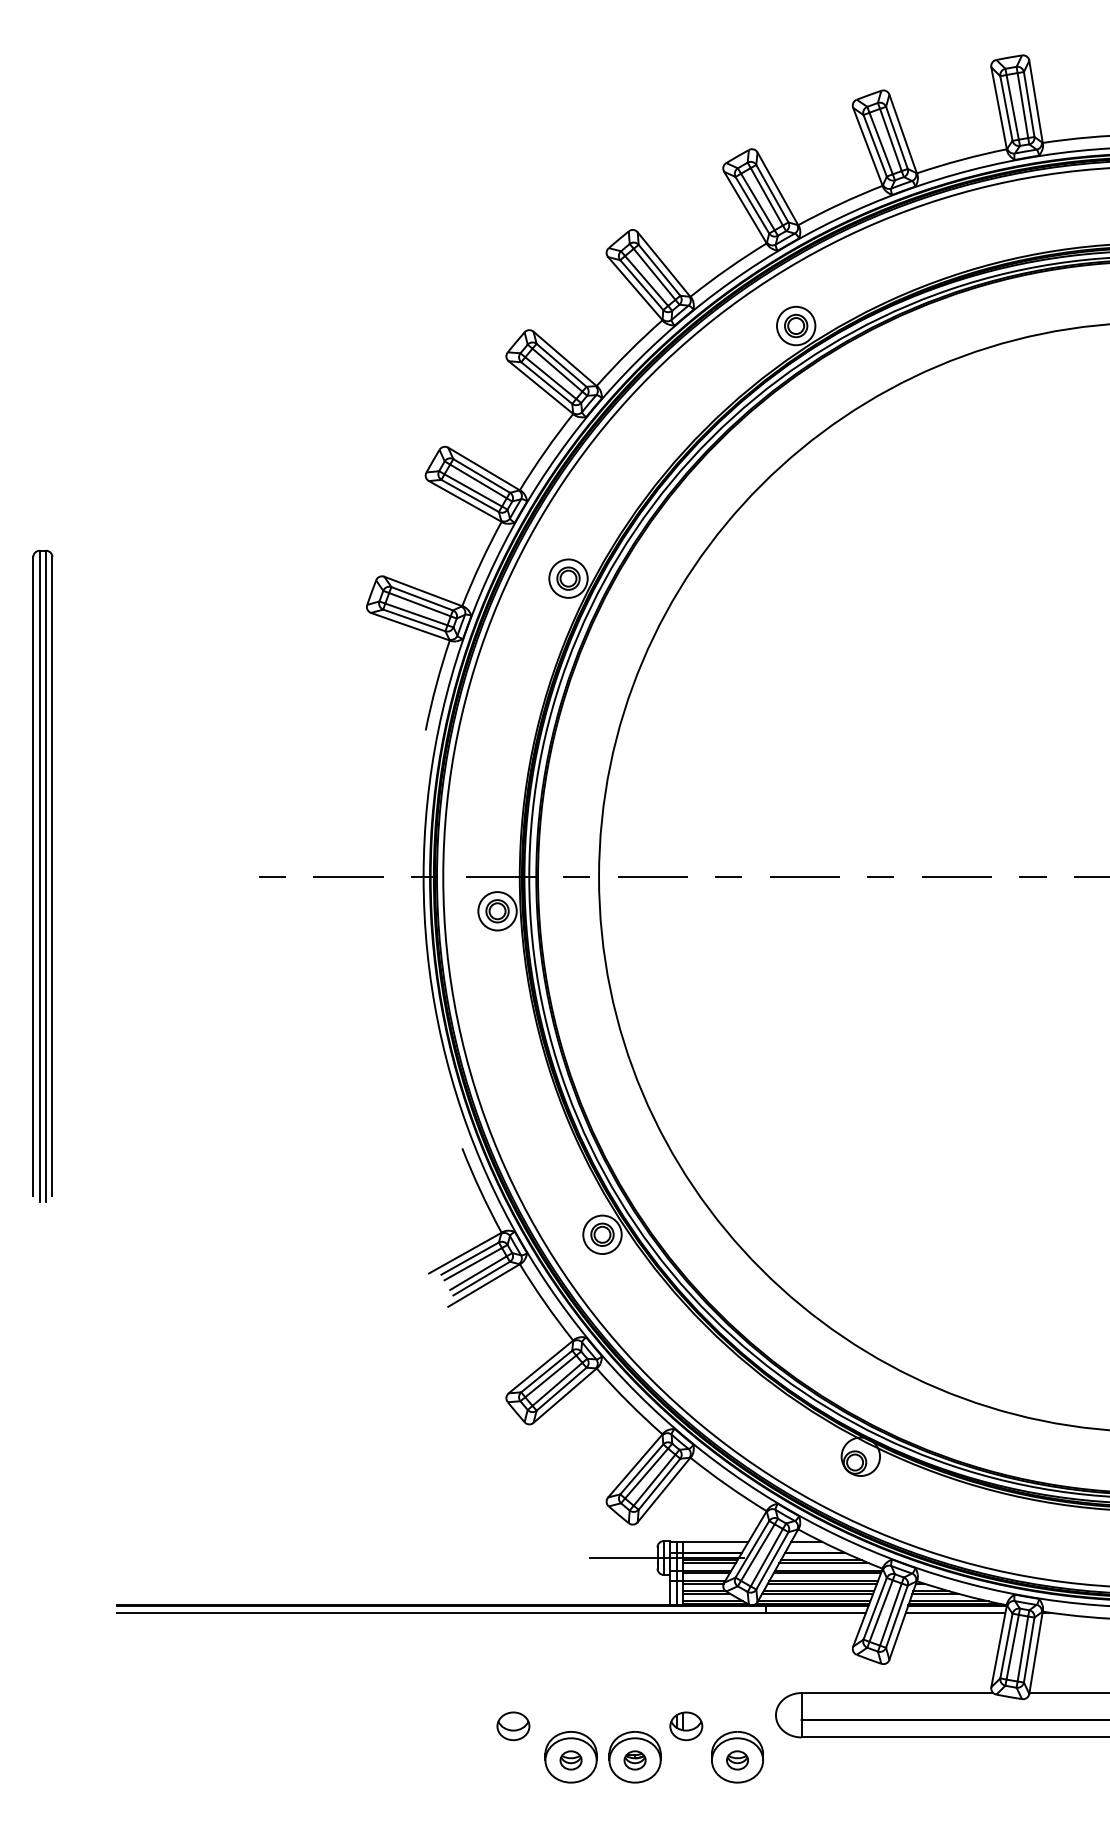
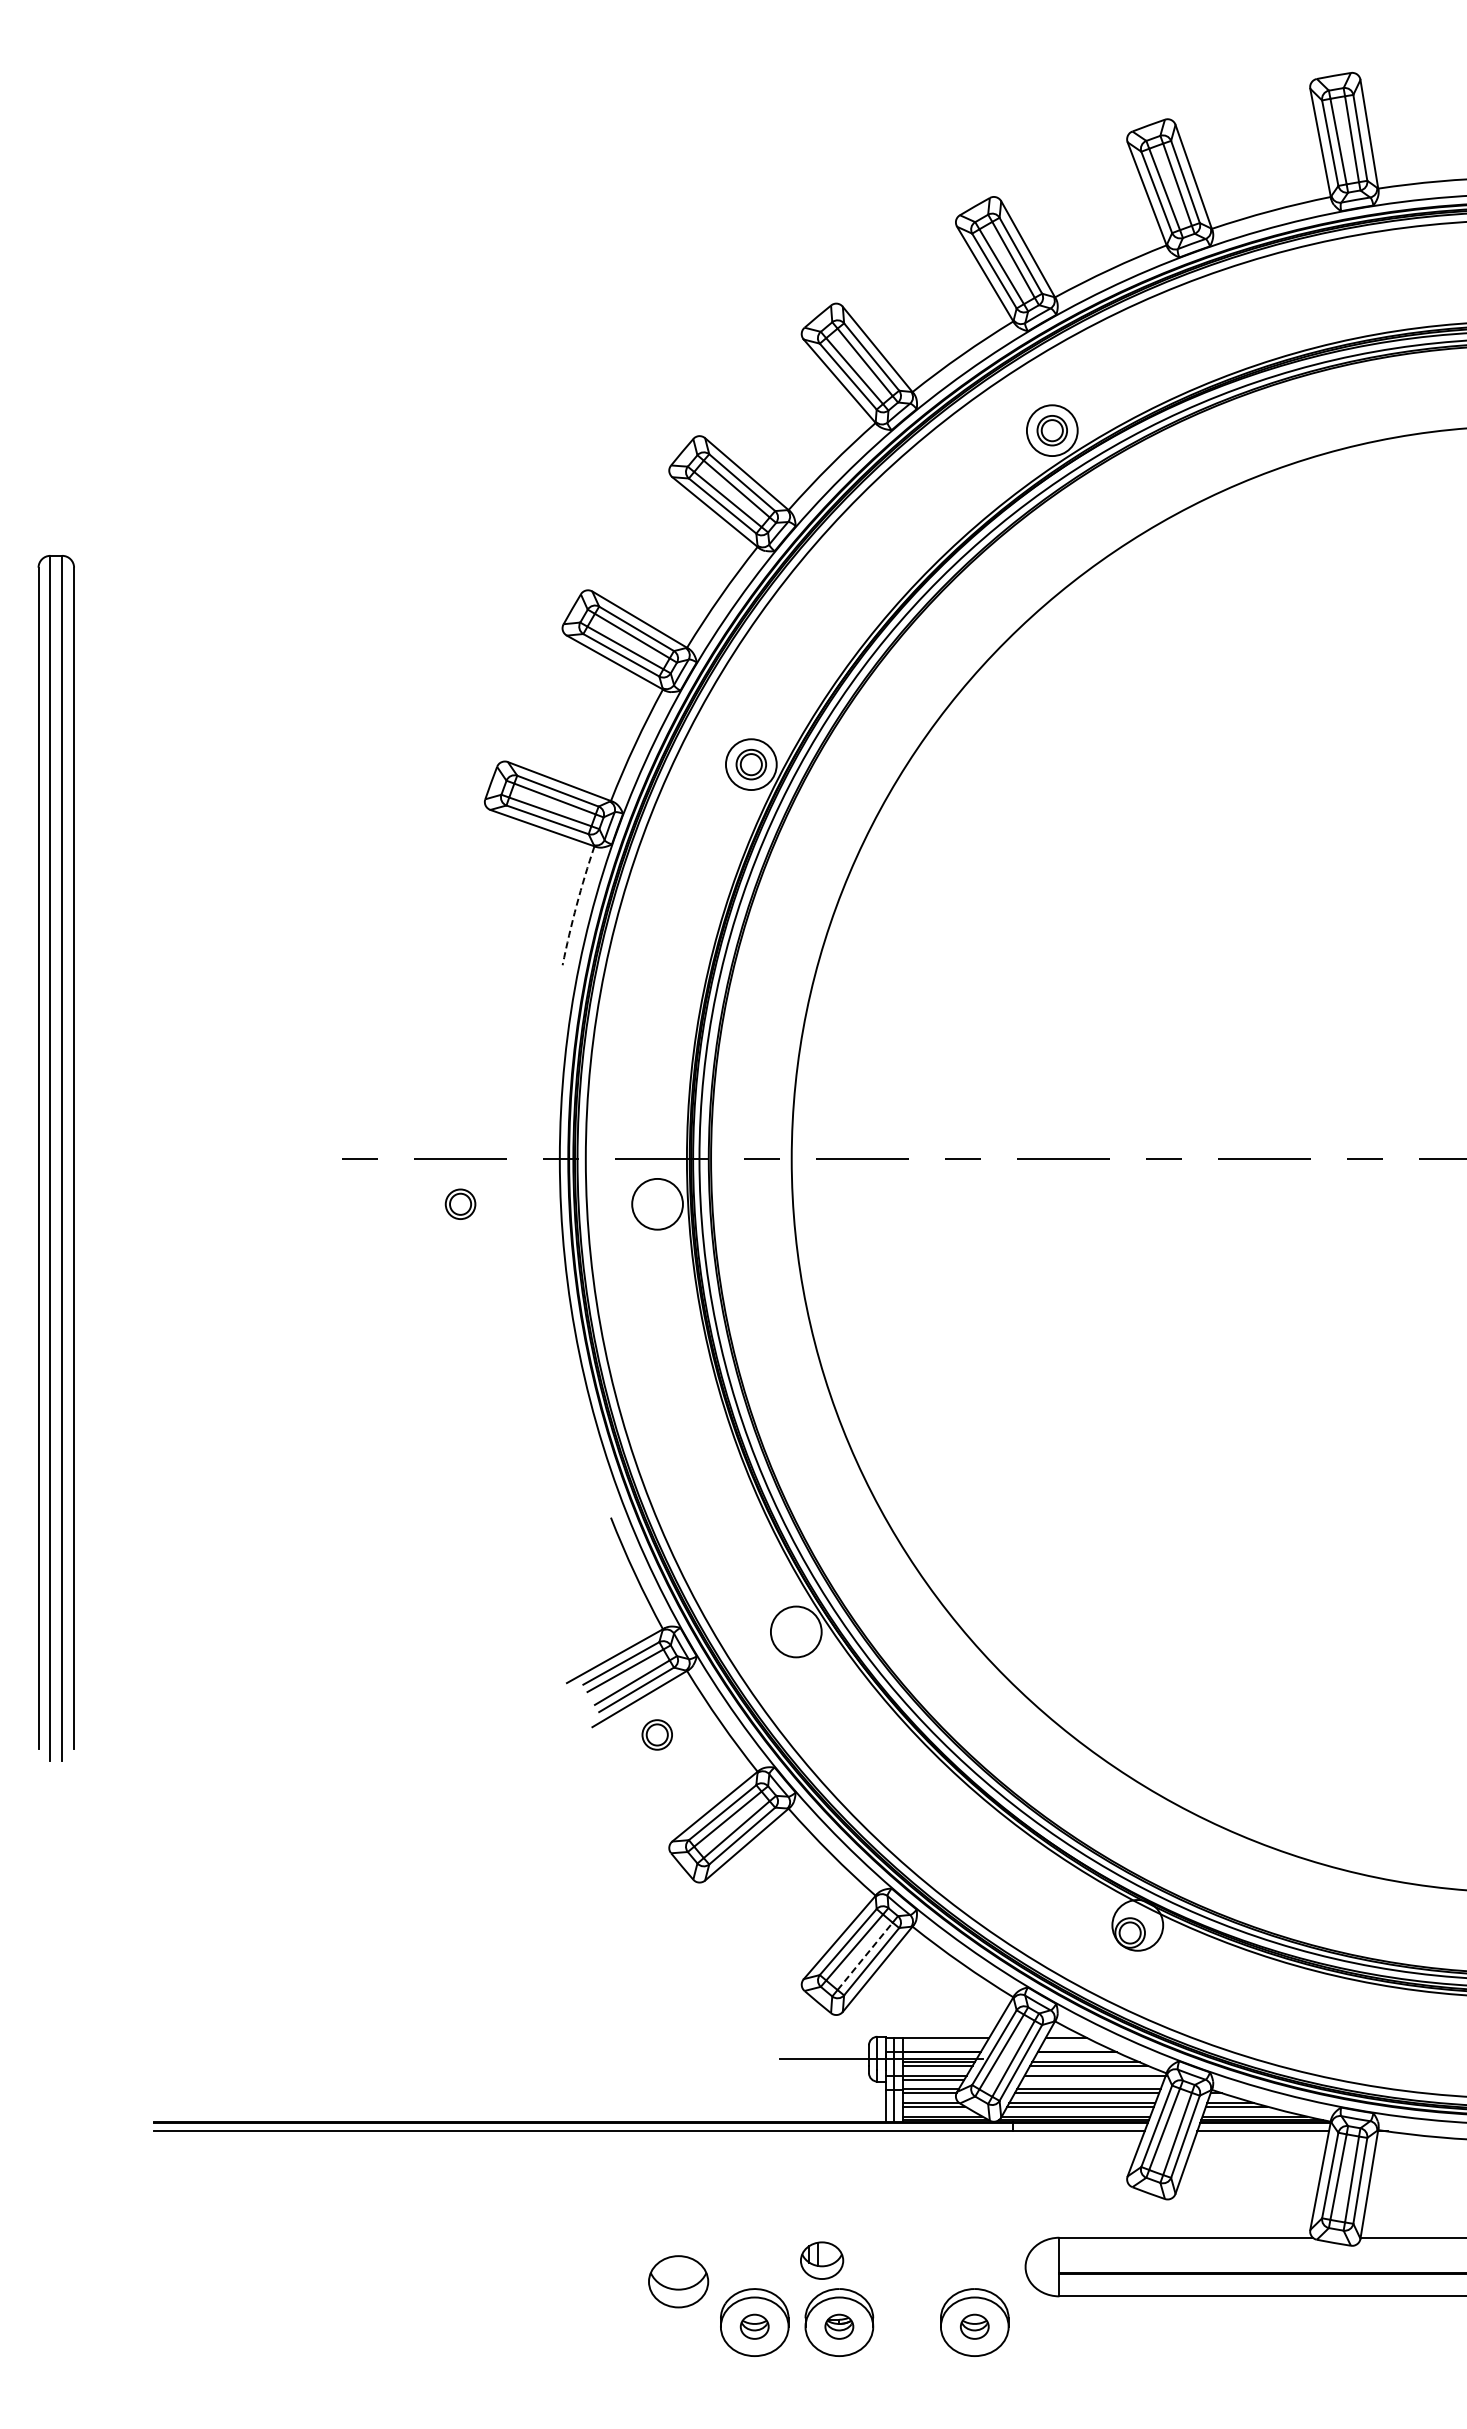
arc: (436, 685) -> (576, 905), solid -> dashed
part: (42, 875) -> (56, 1157), size x1.4
part: (497, 910) -> (460, 1203), moved
part: (601, 1234) -> (656, 1734), moved
line: (654, 1480) -> (865, 1956), solid -> dashed
line: (827, 1573) -> (1093, 2079), removed
part: (513, 1726) -> (678, 2281), size x1.4
part: (686, 1726) -> (822, 2260), moved

